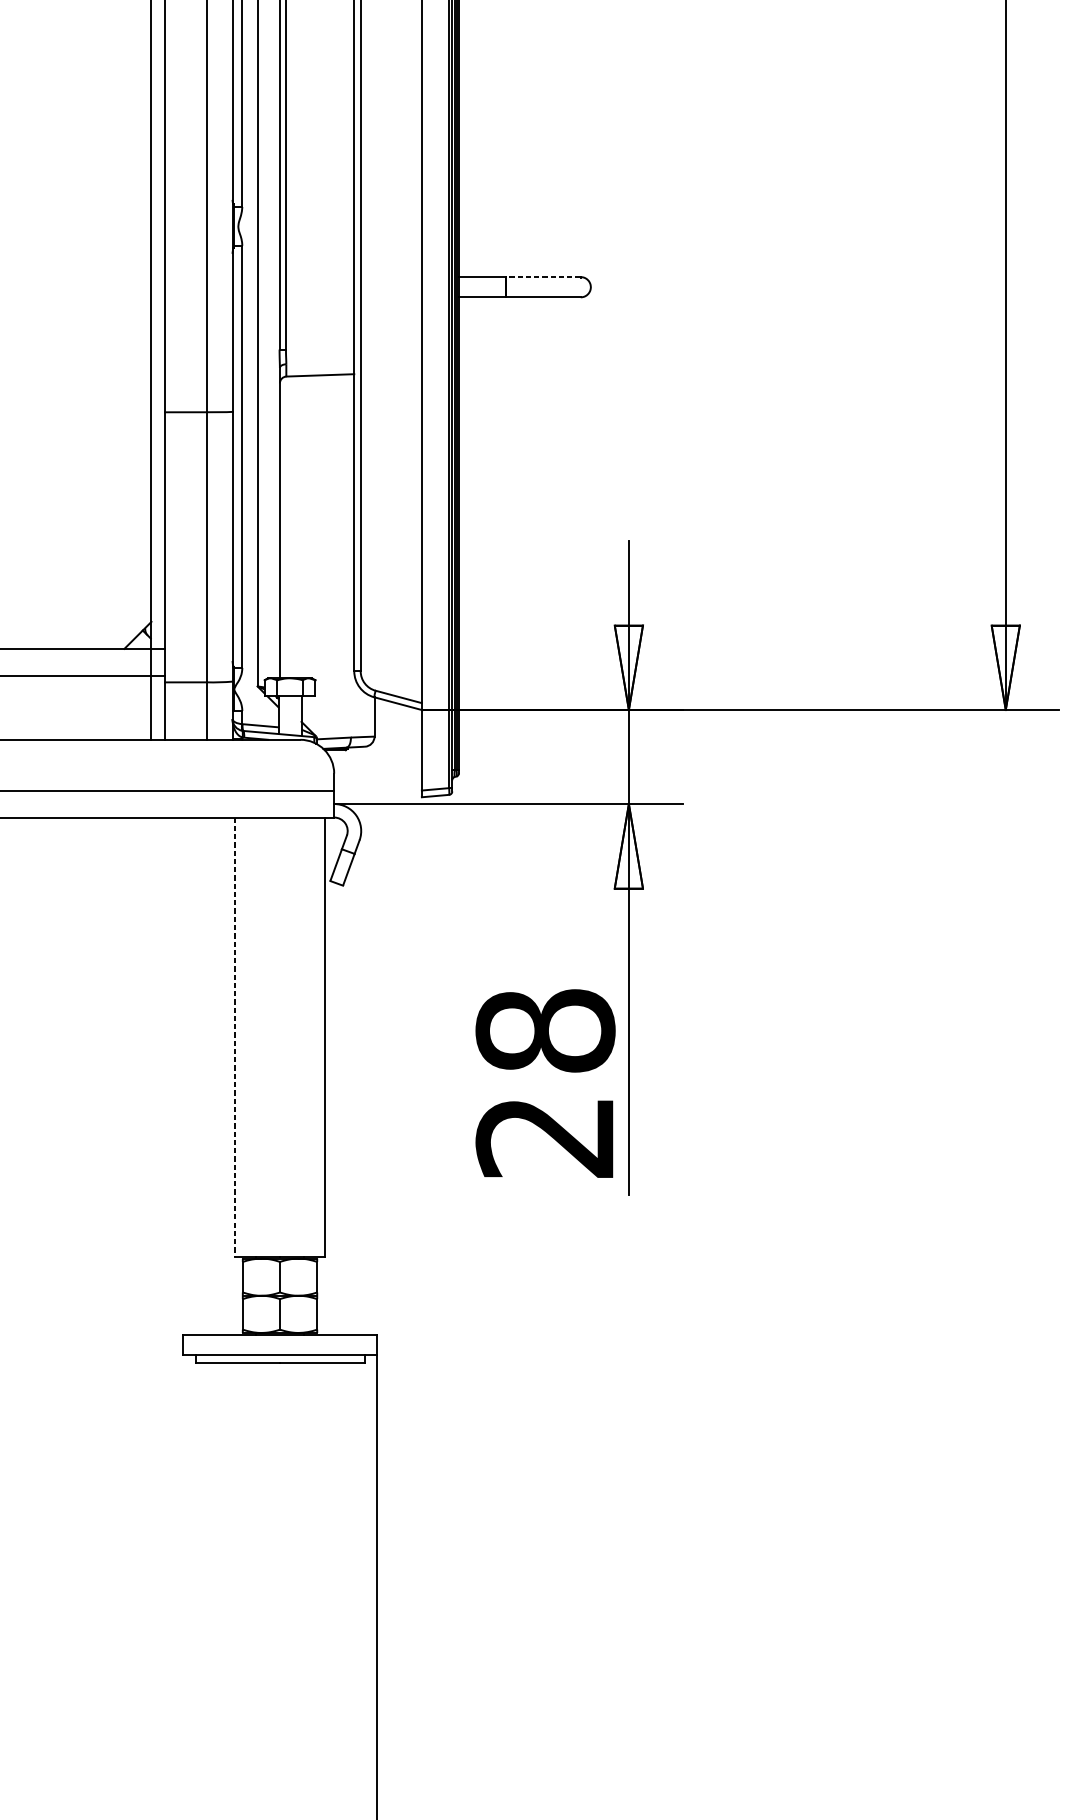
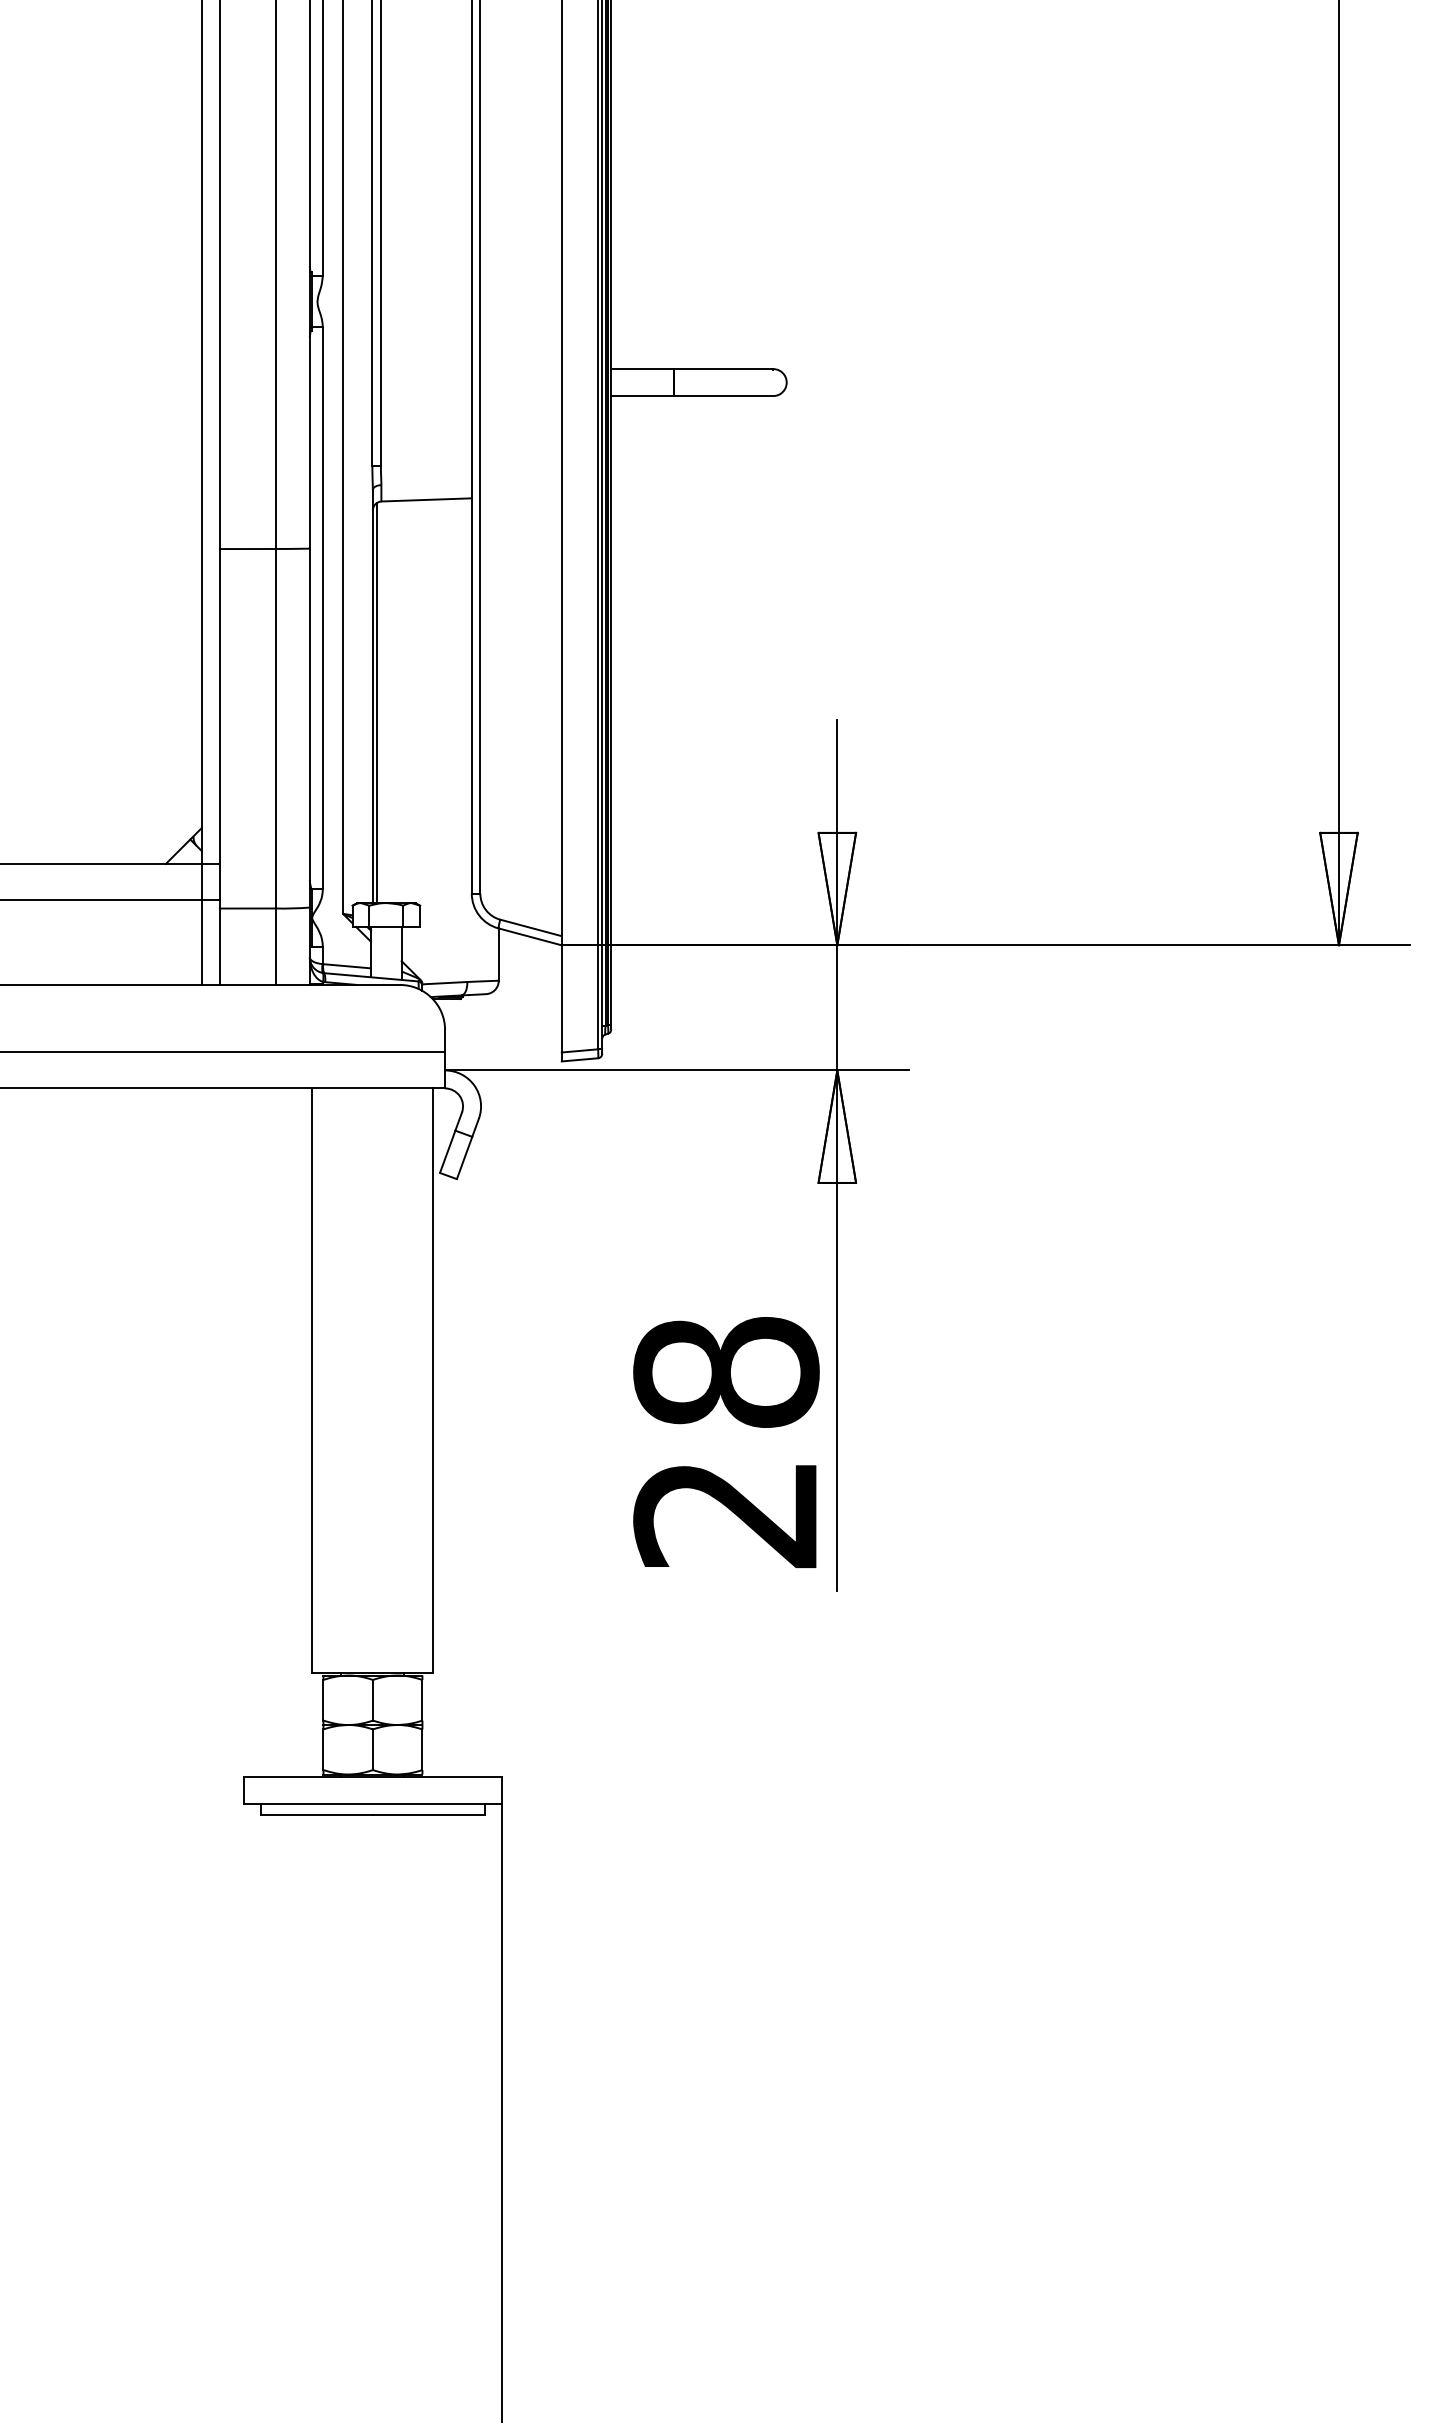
line: (543, 277) -> (723, 369), dashed -> solid
line: (283, 527) -> (377, 702), added
line: (234, 1037) -> (312, 1381), dashed -> solid

